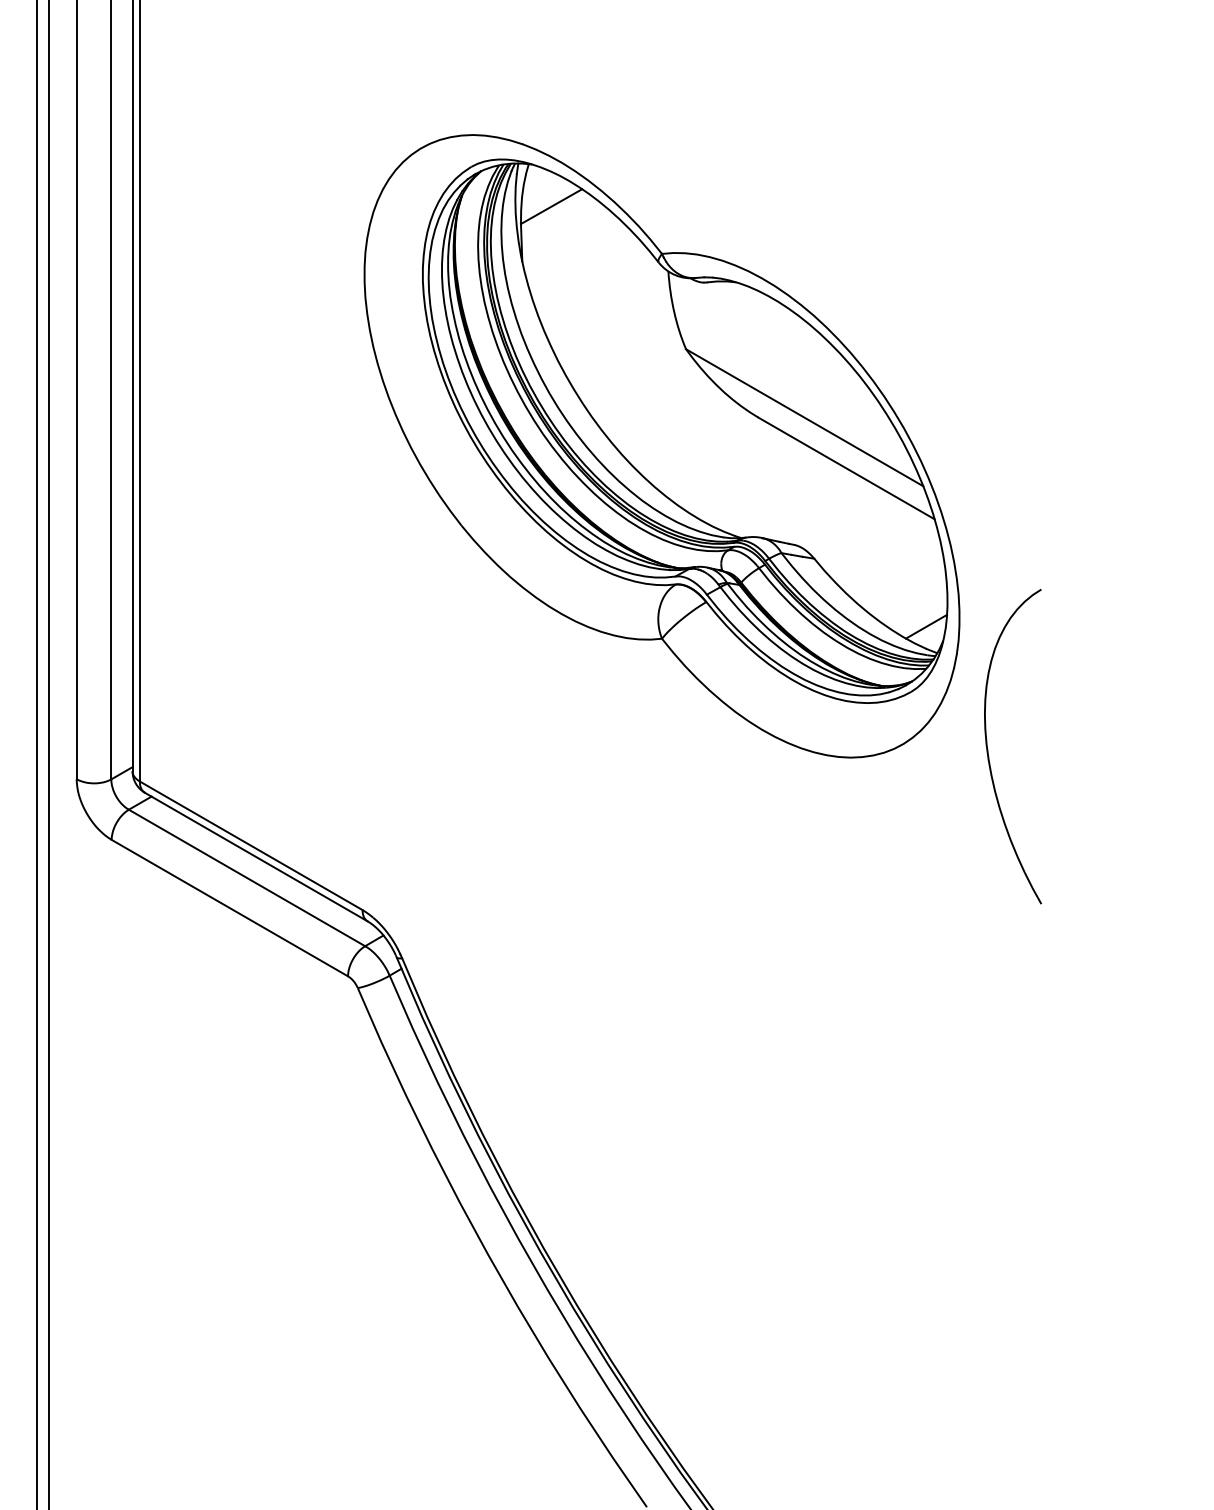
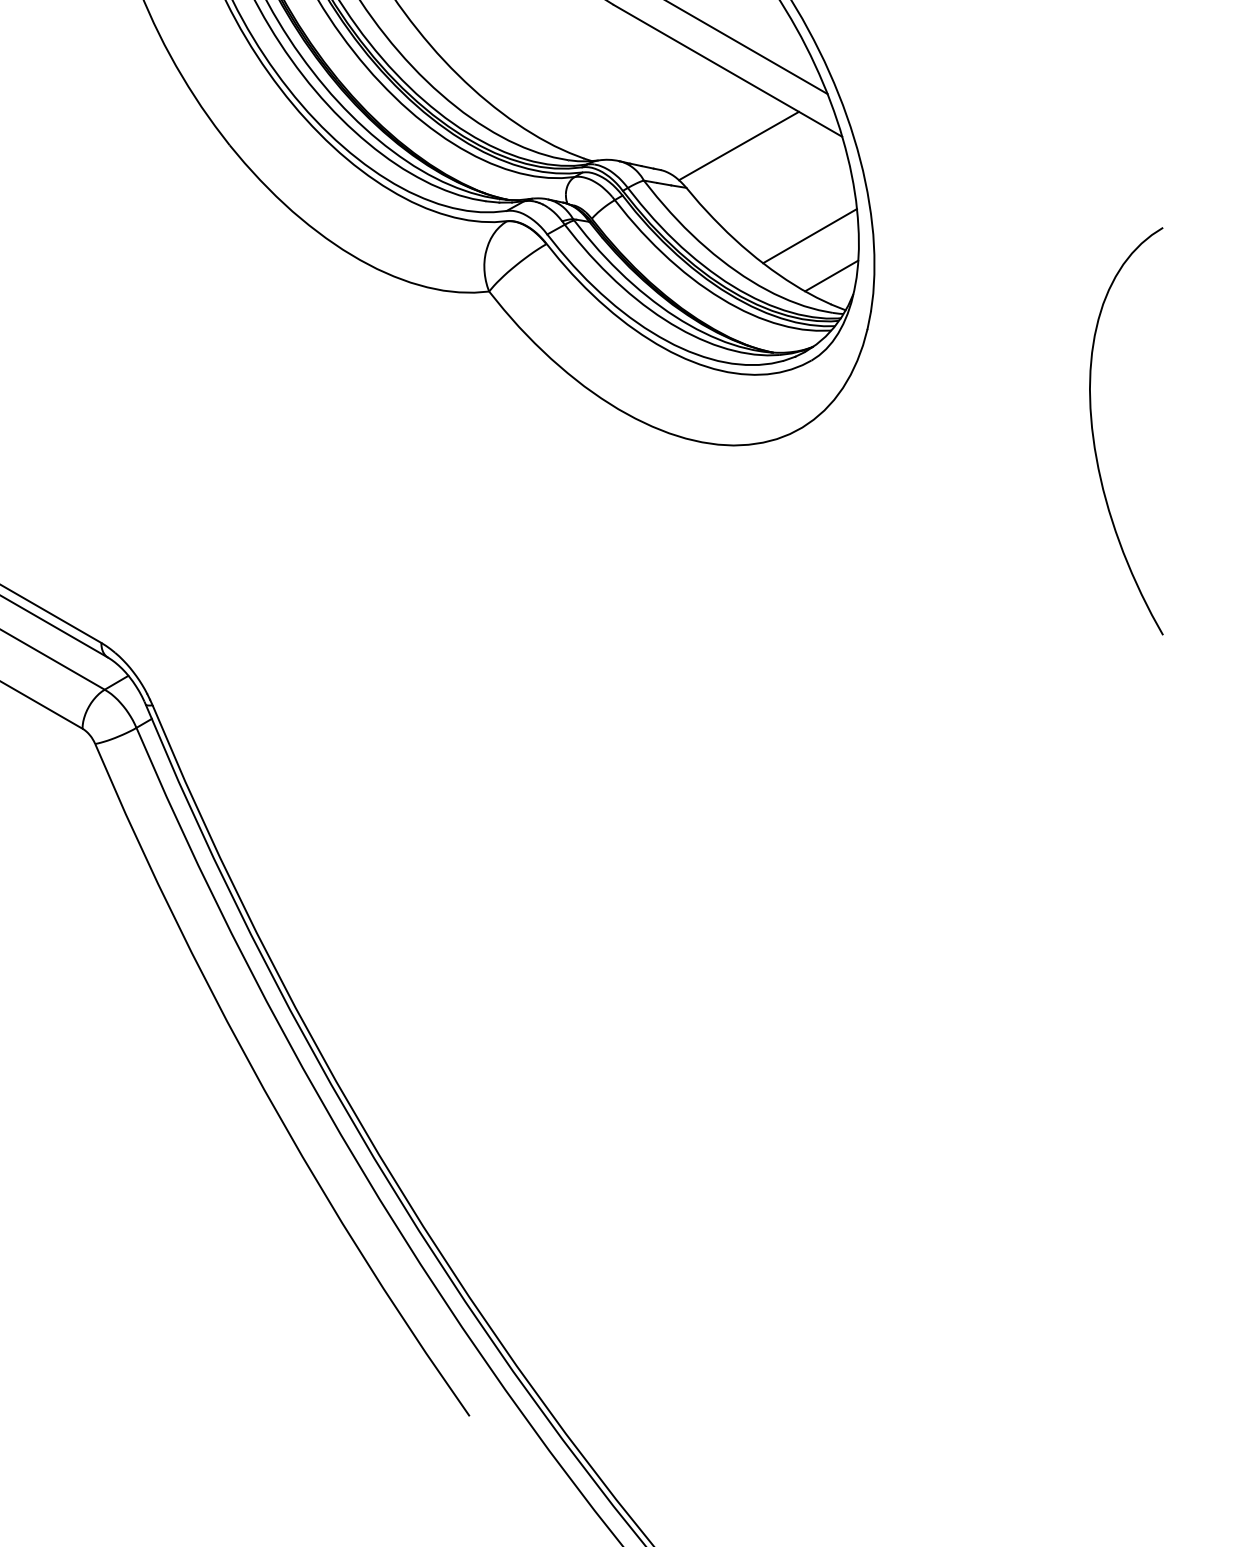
line: (854, 526) -> (738, 146), added
line: (909, 595) -> (809, 235), added
curve: (988, 749) -> (1094, 434), moved

